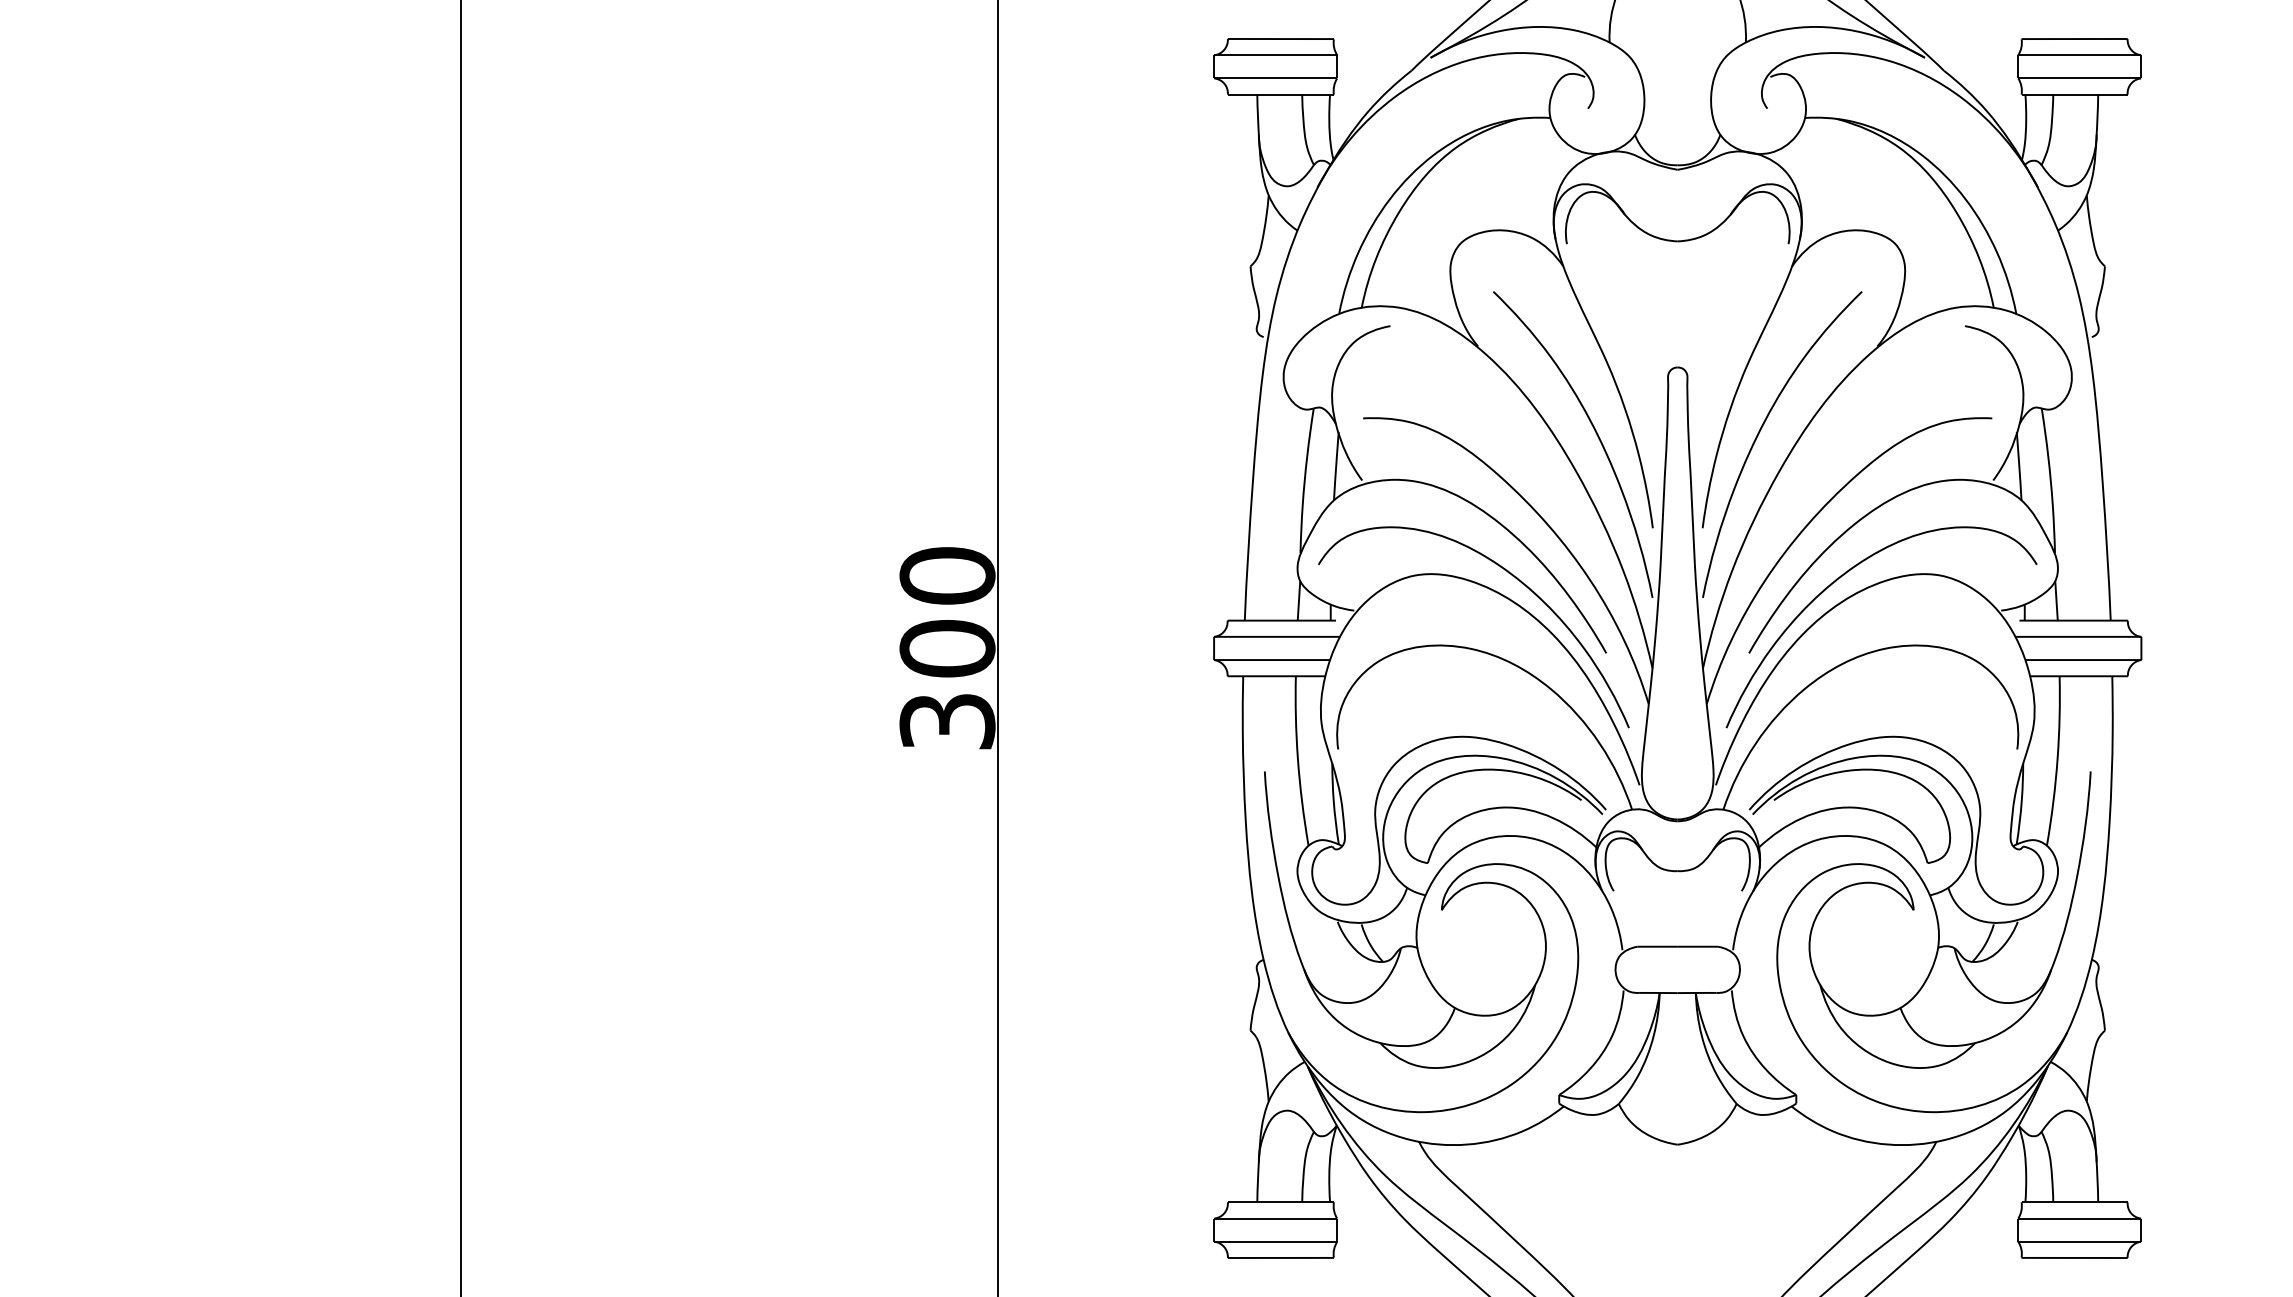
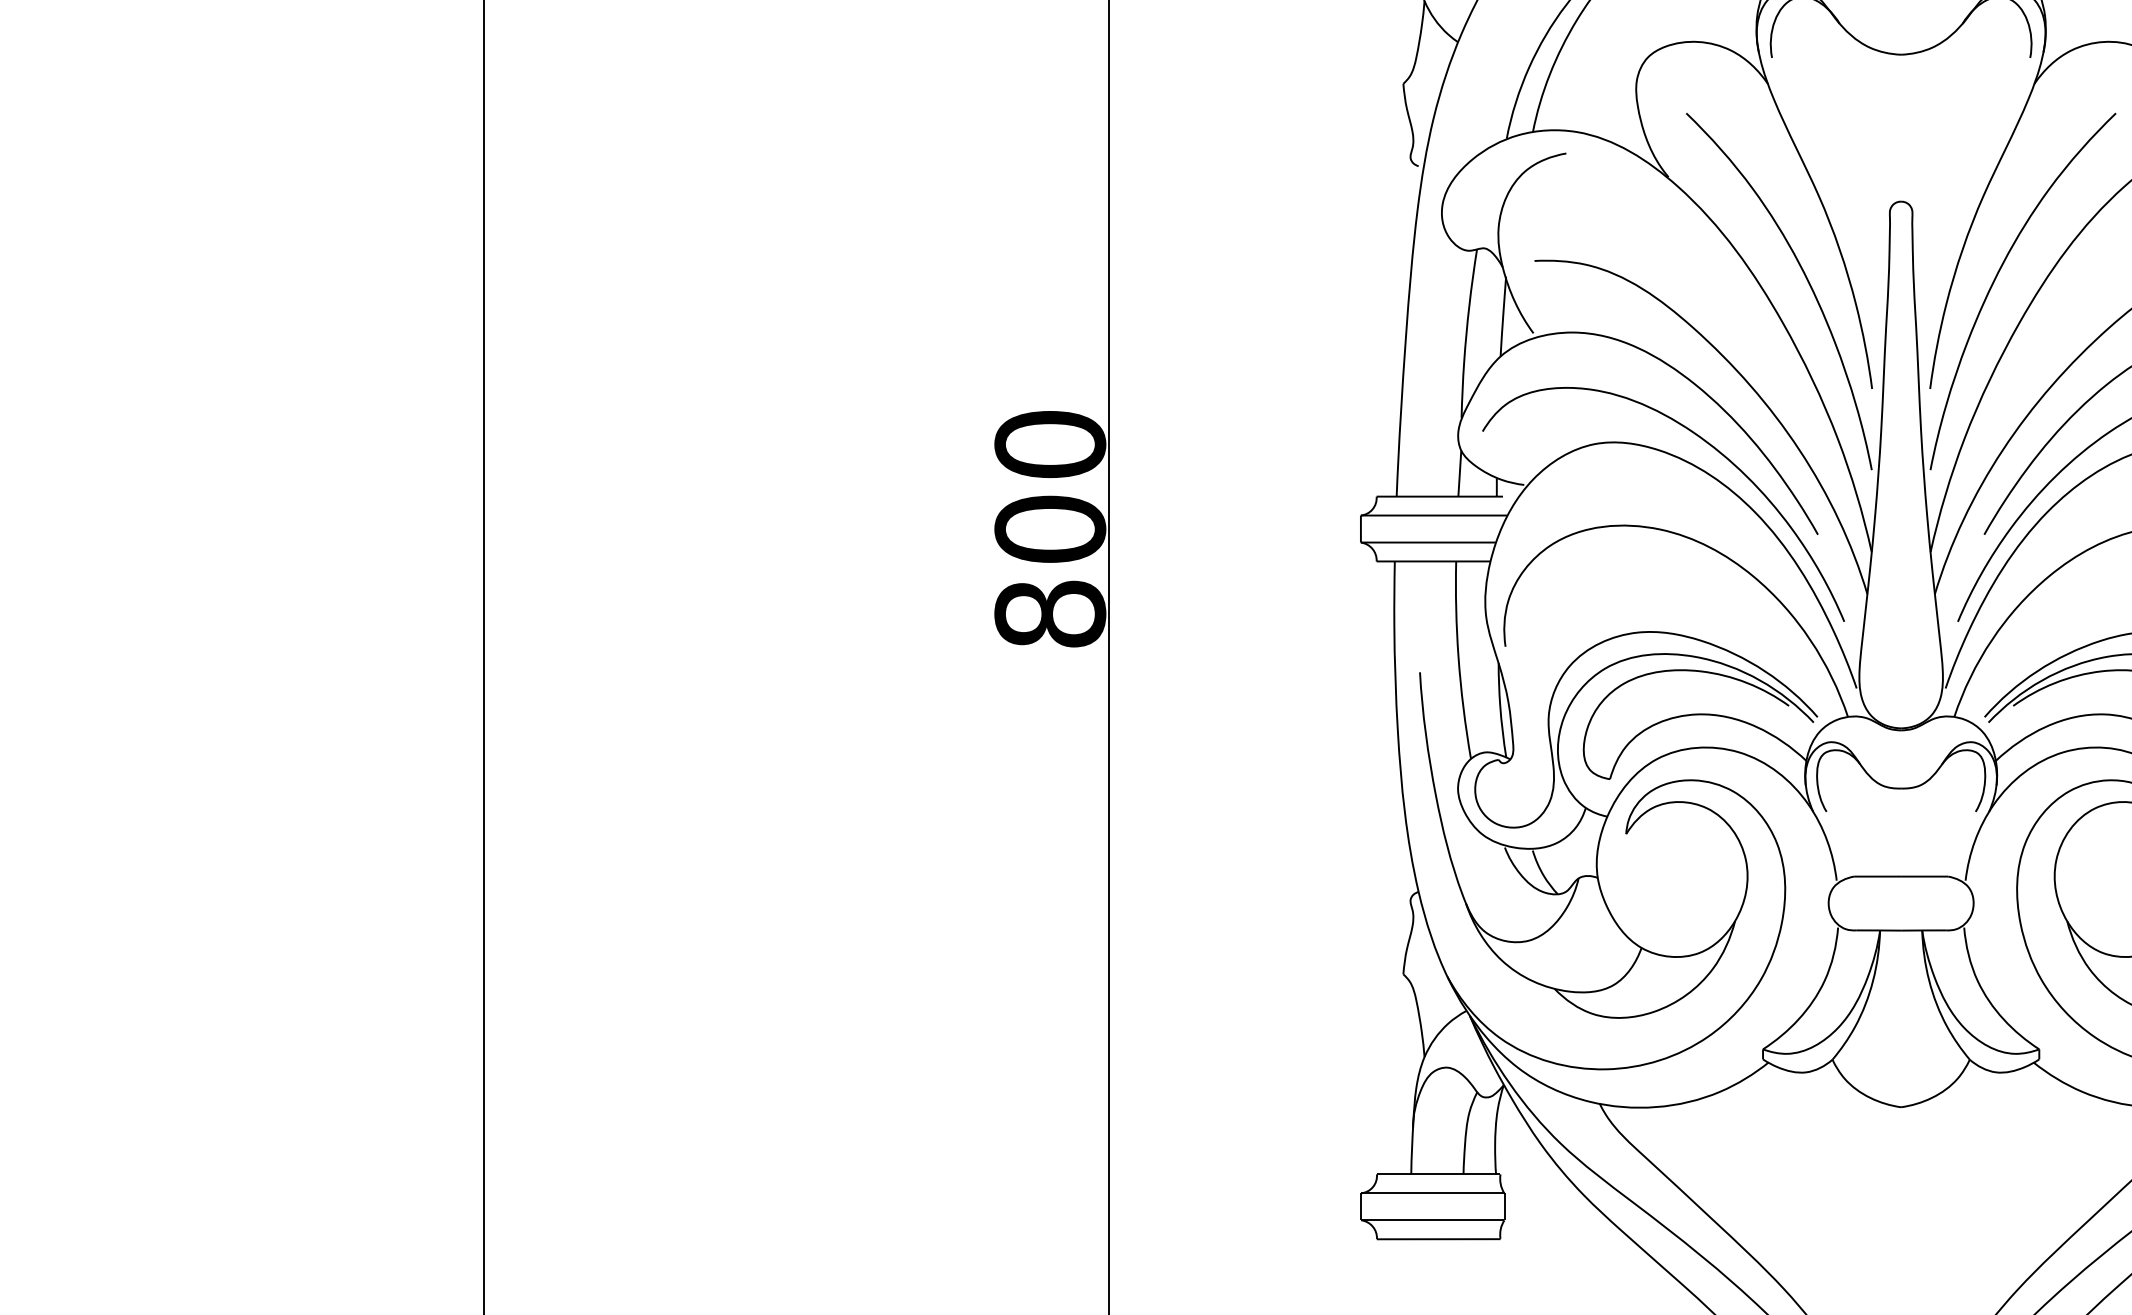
text: (947, 721) -> (1050, 614), 300 -> 800

